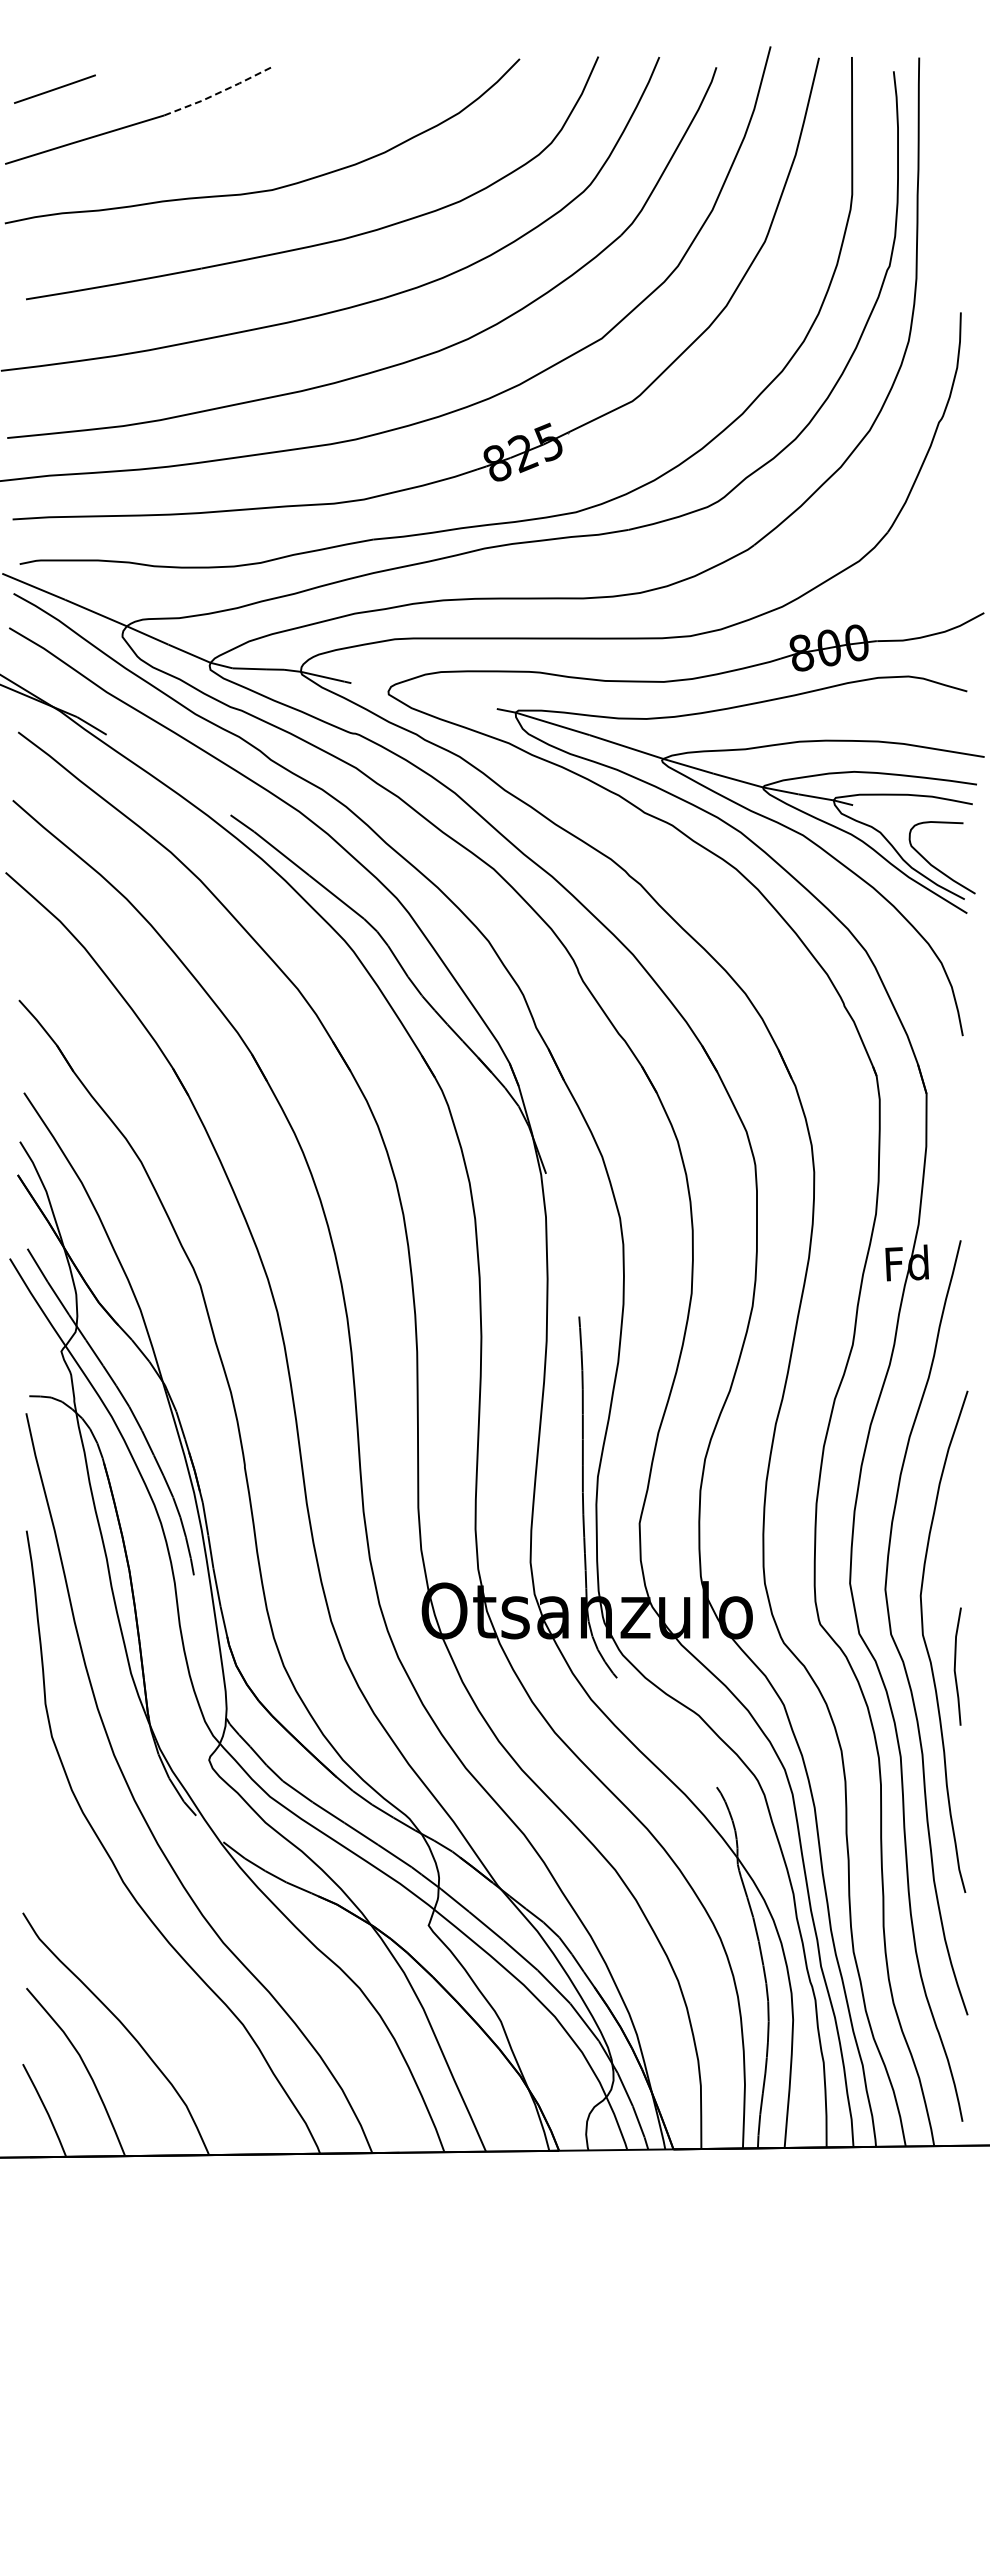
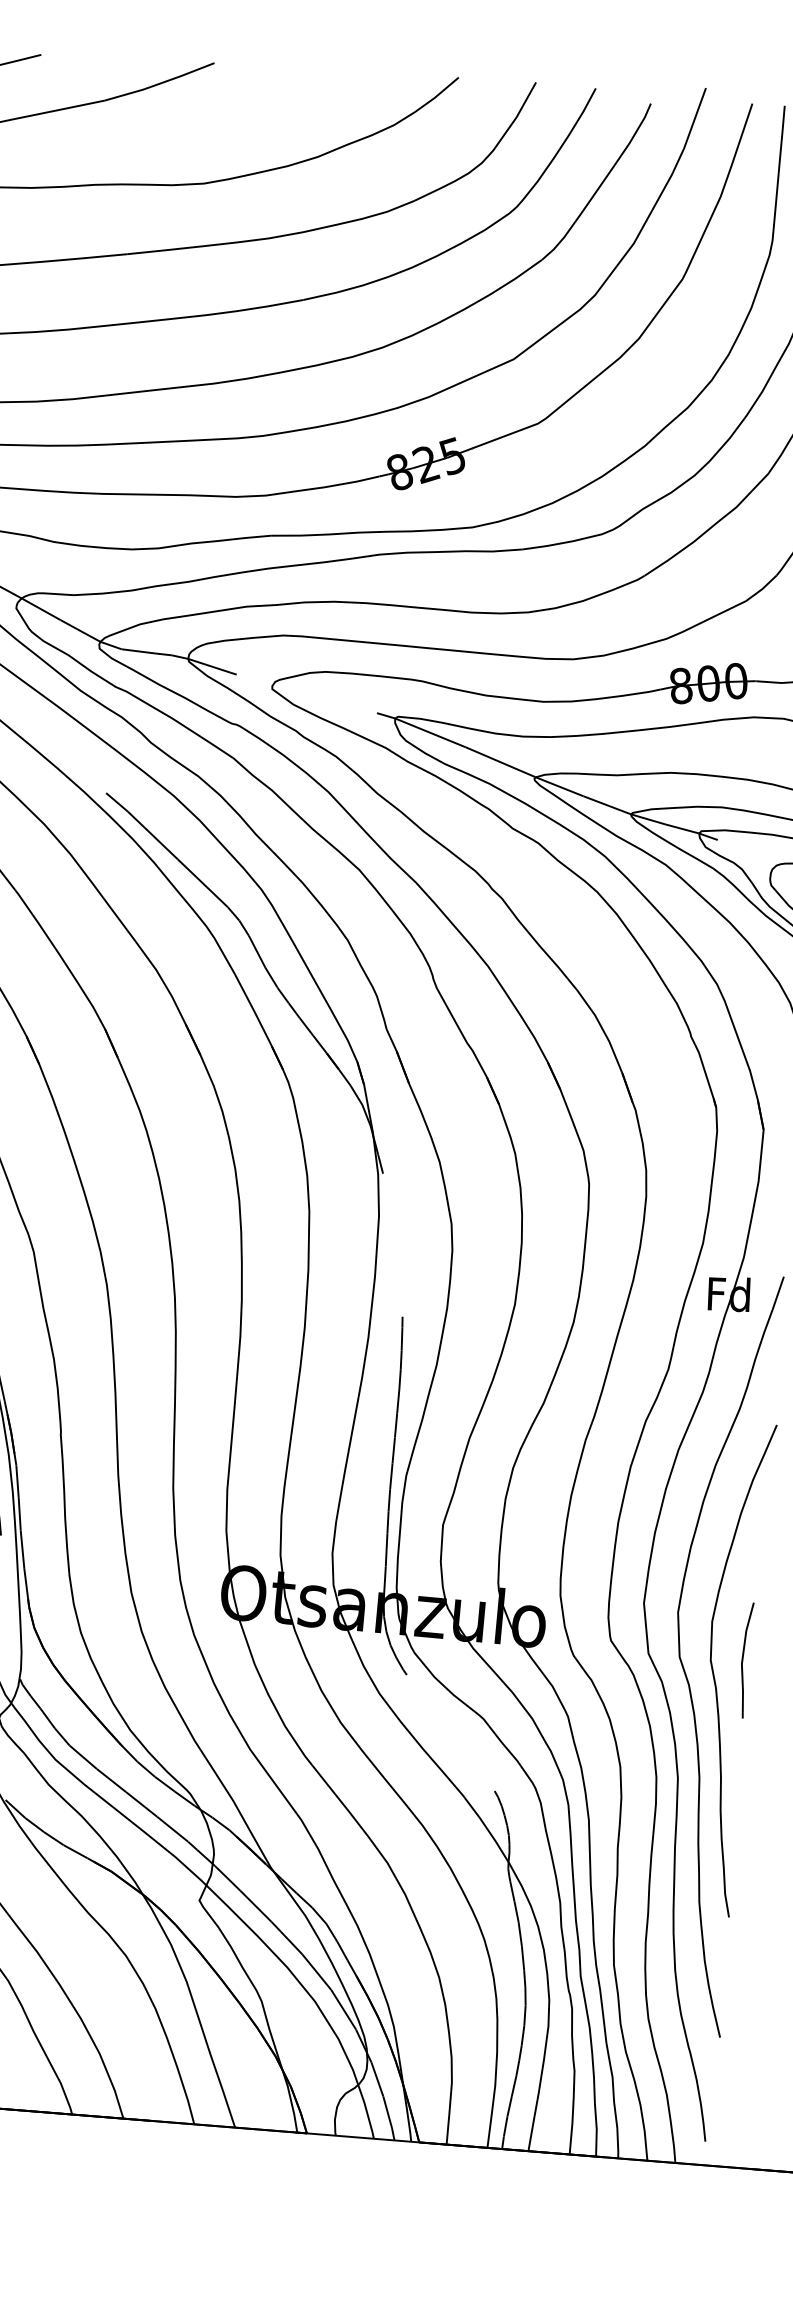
line: (219, 92) -> (161, 83), dashed -> solid
line: (955, 1666) -> (743, 1659), moved

